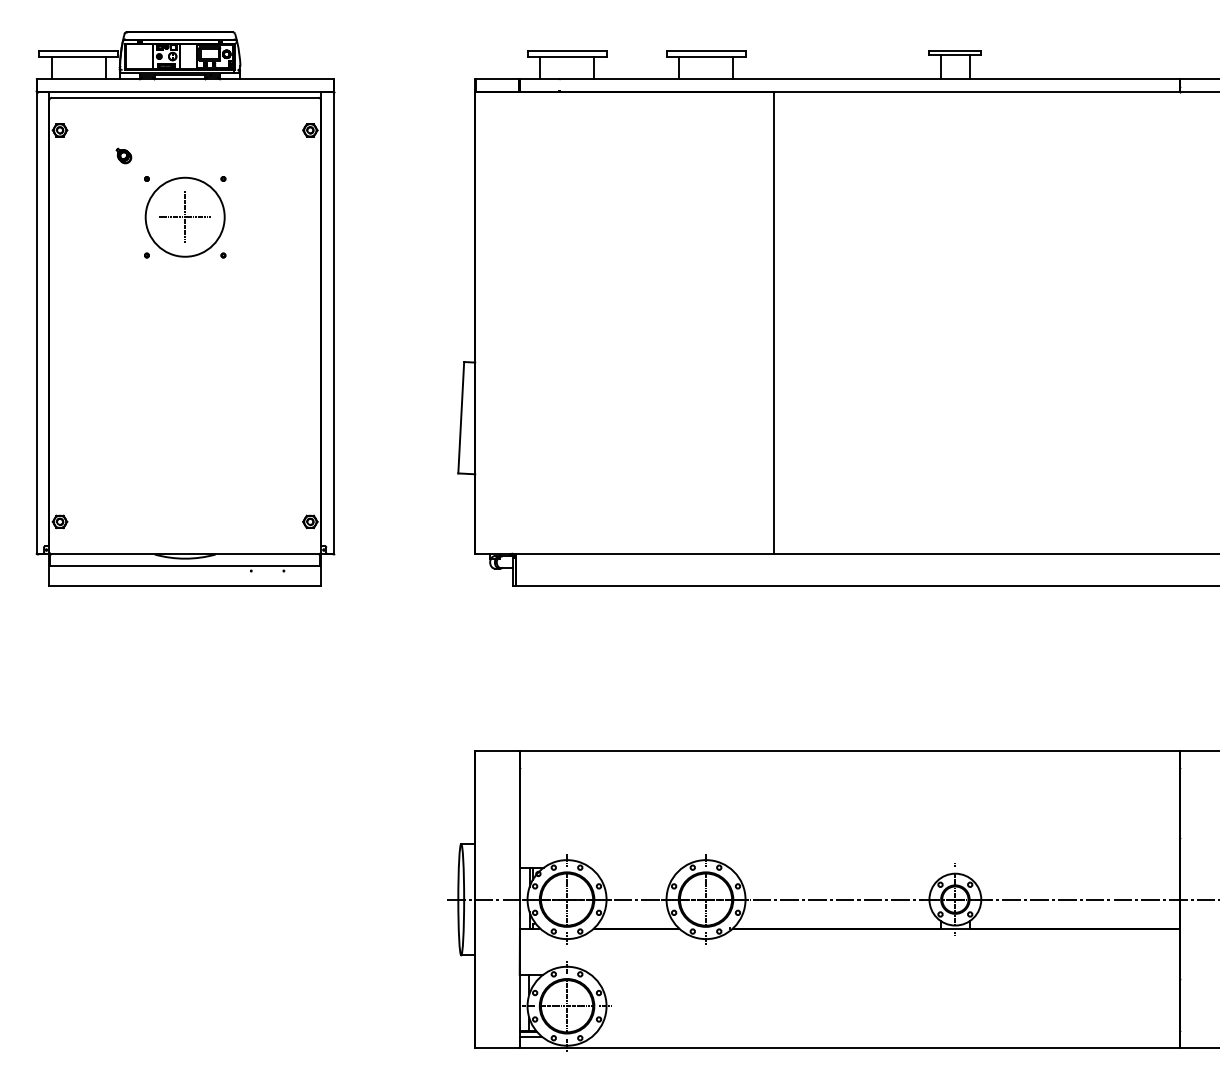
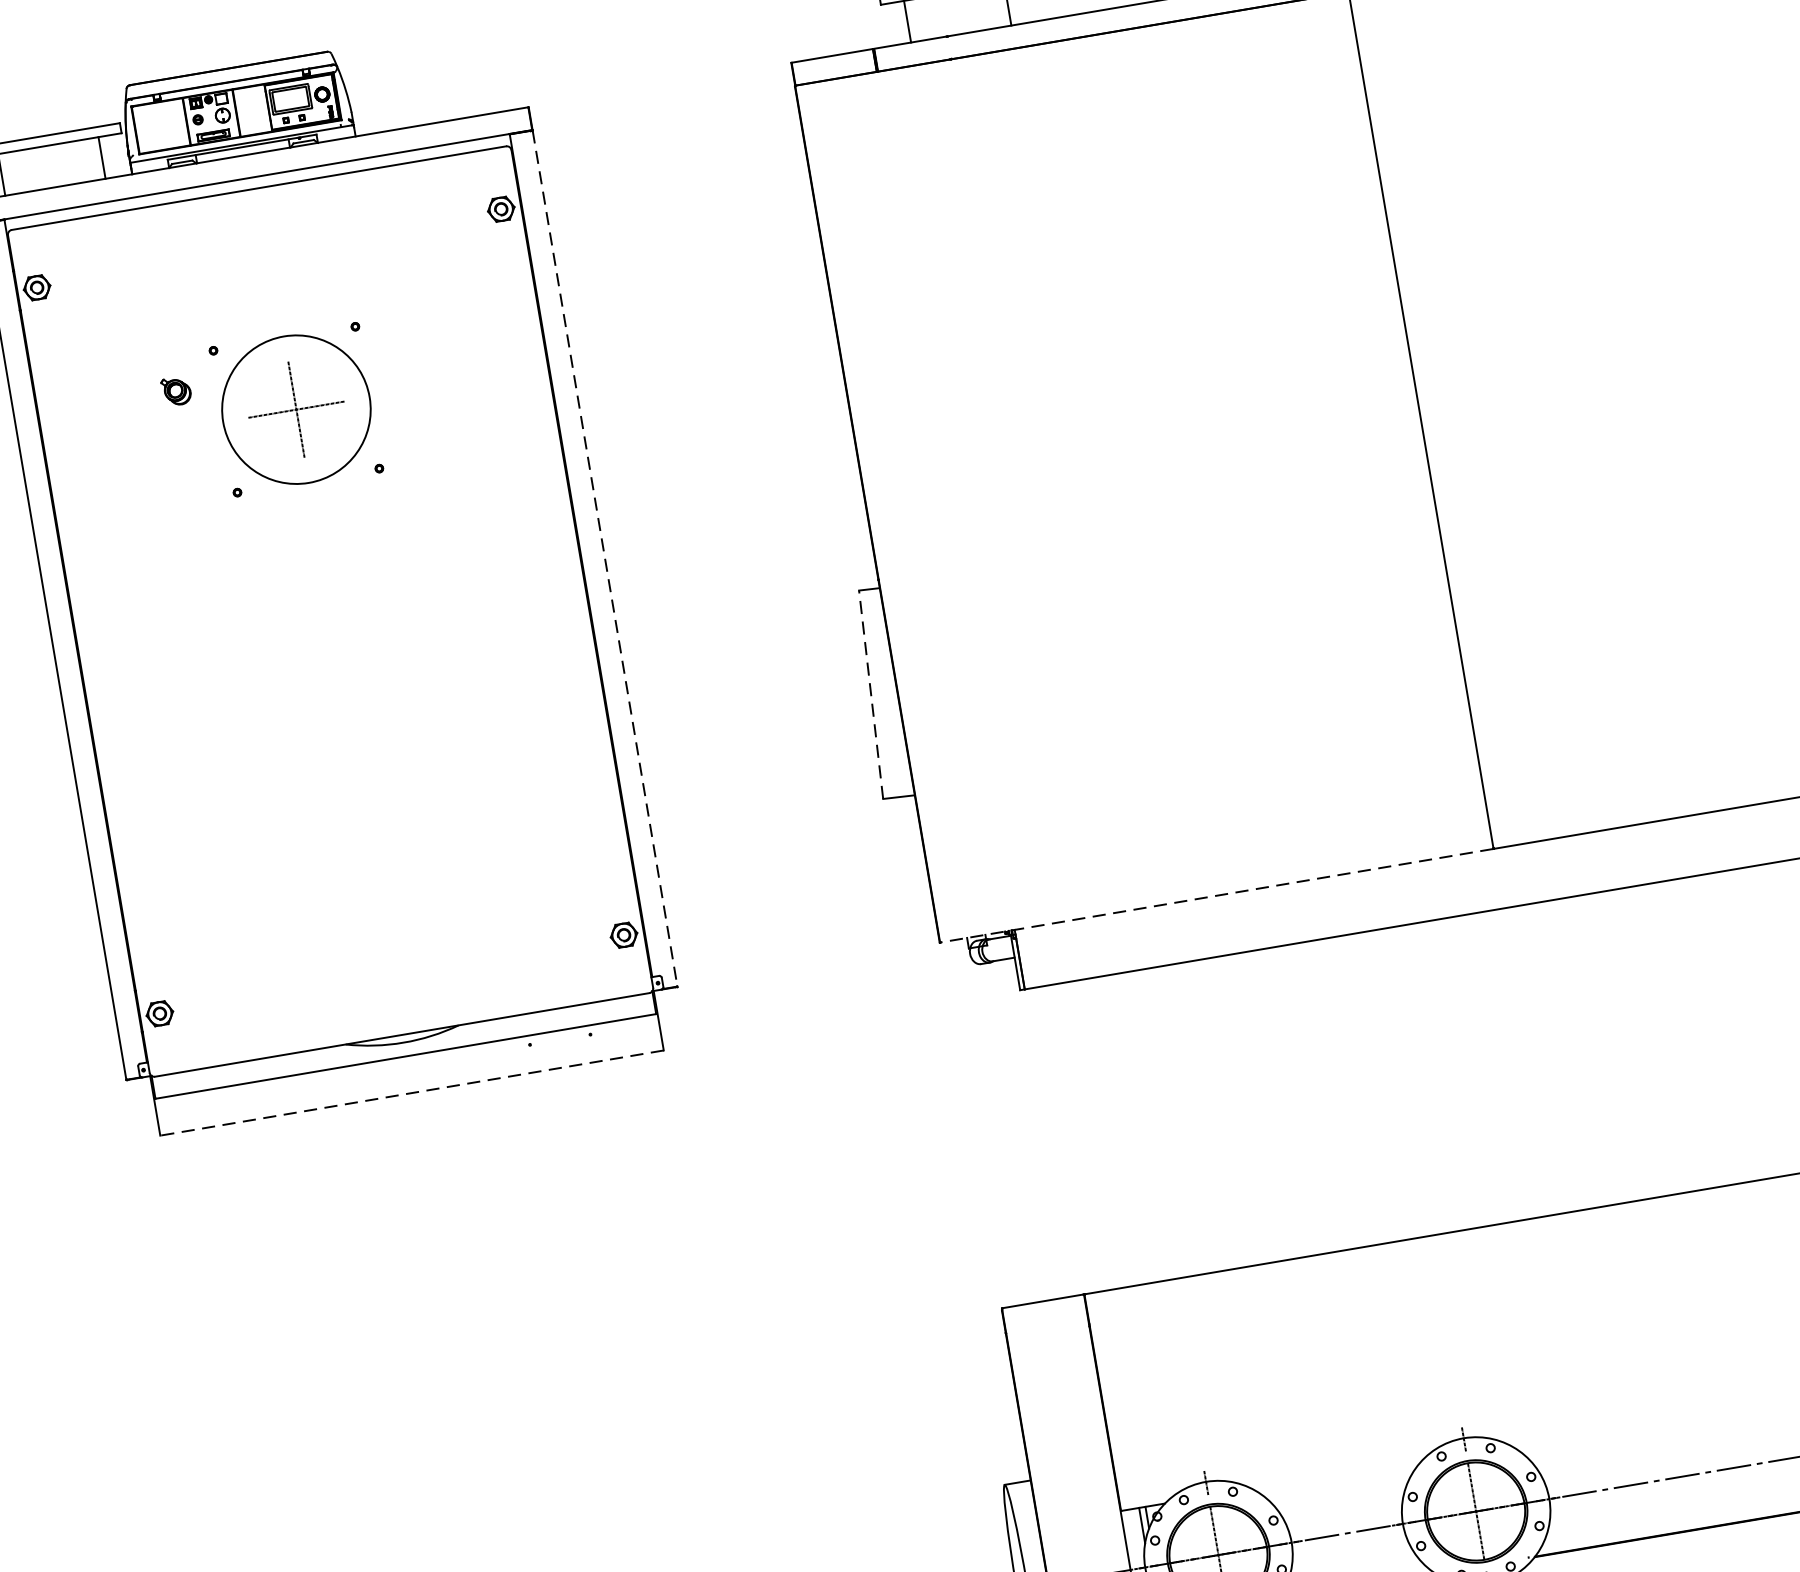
part: (123, 155) -> (175, 390), moved
line: (333, 322) -> (604, 558), solid -> dashed
line: (461, 417) -> (871, 694), solid -> dashed
line: (624, 553) -> (1216, 895), solid -> dashed
line: (185, 585) -> (412, 1092), solid -> dashed

